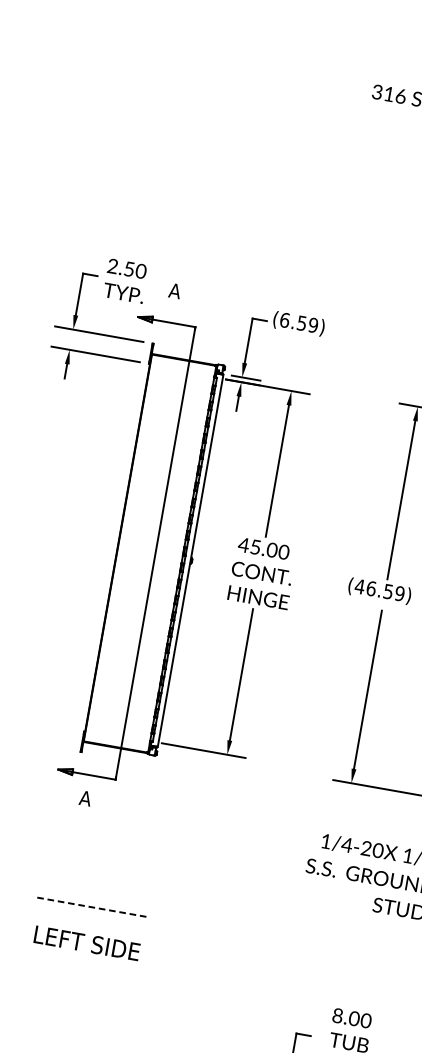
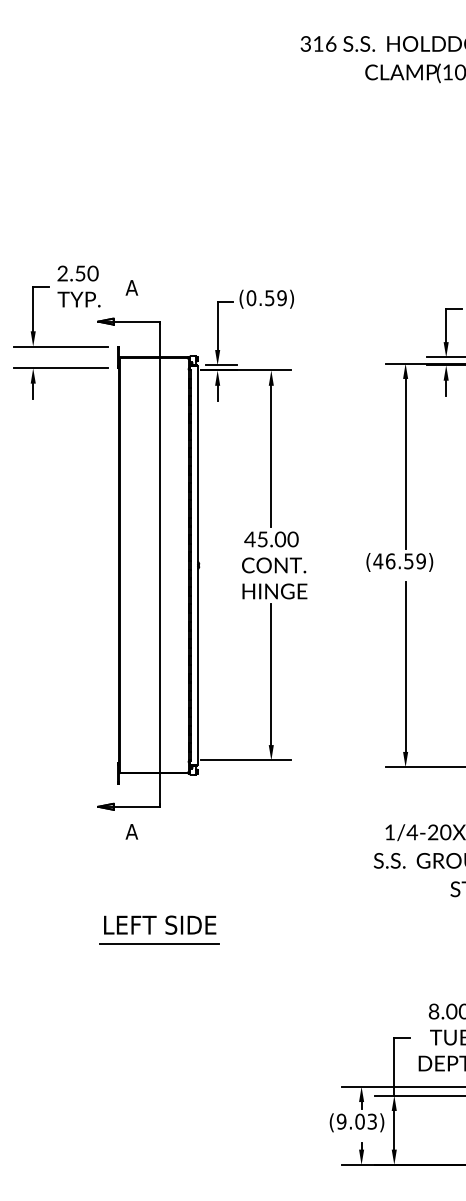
text: (285, 319) -> (251, 297), (6.59) -> (0.59)
line: (92, 907) -> (159, 943), dashed -> solid
text: (87, 942) -> (160, 924), moved

